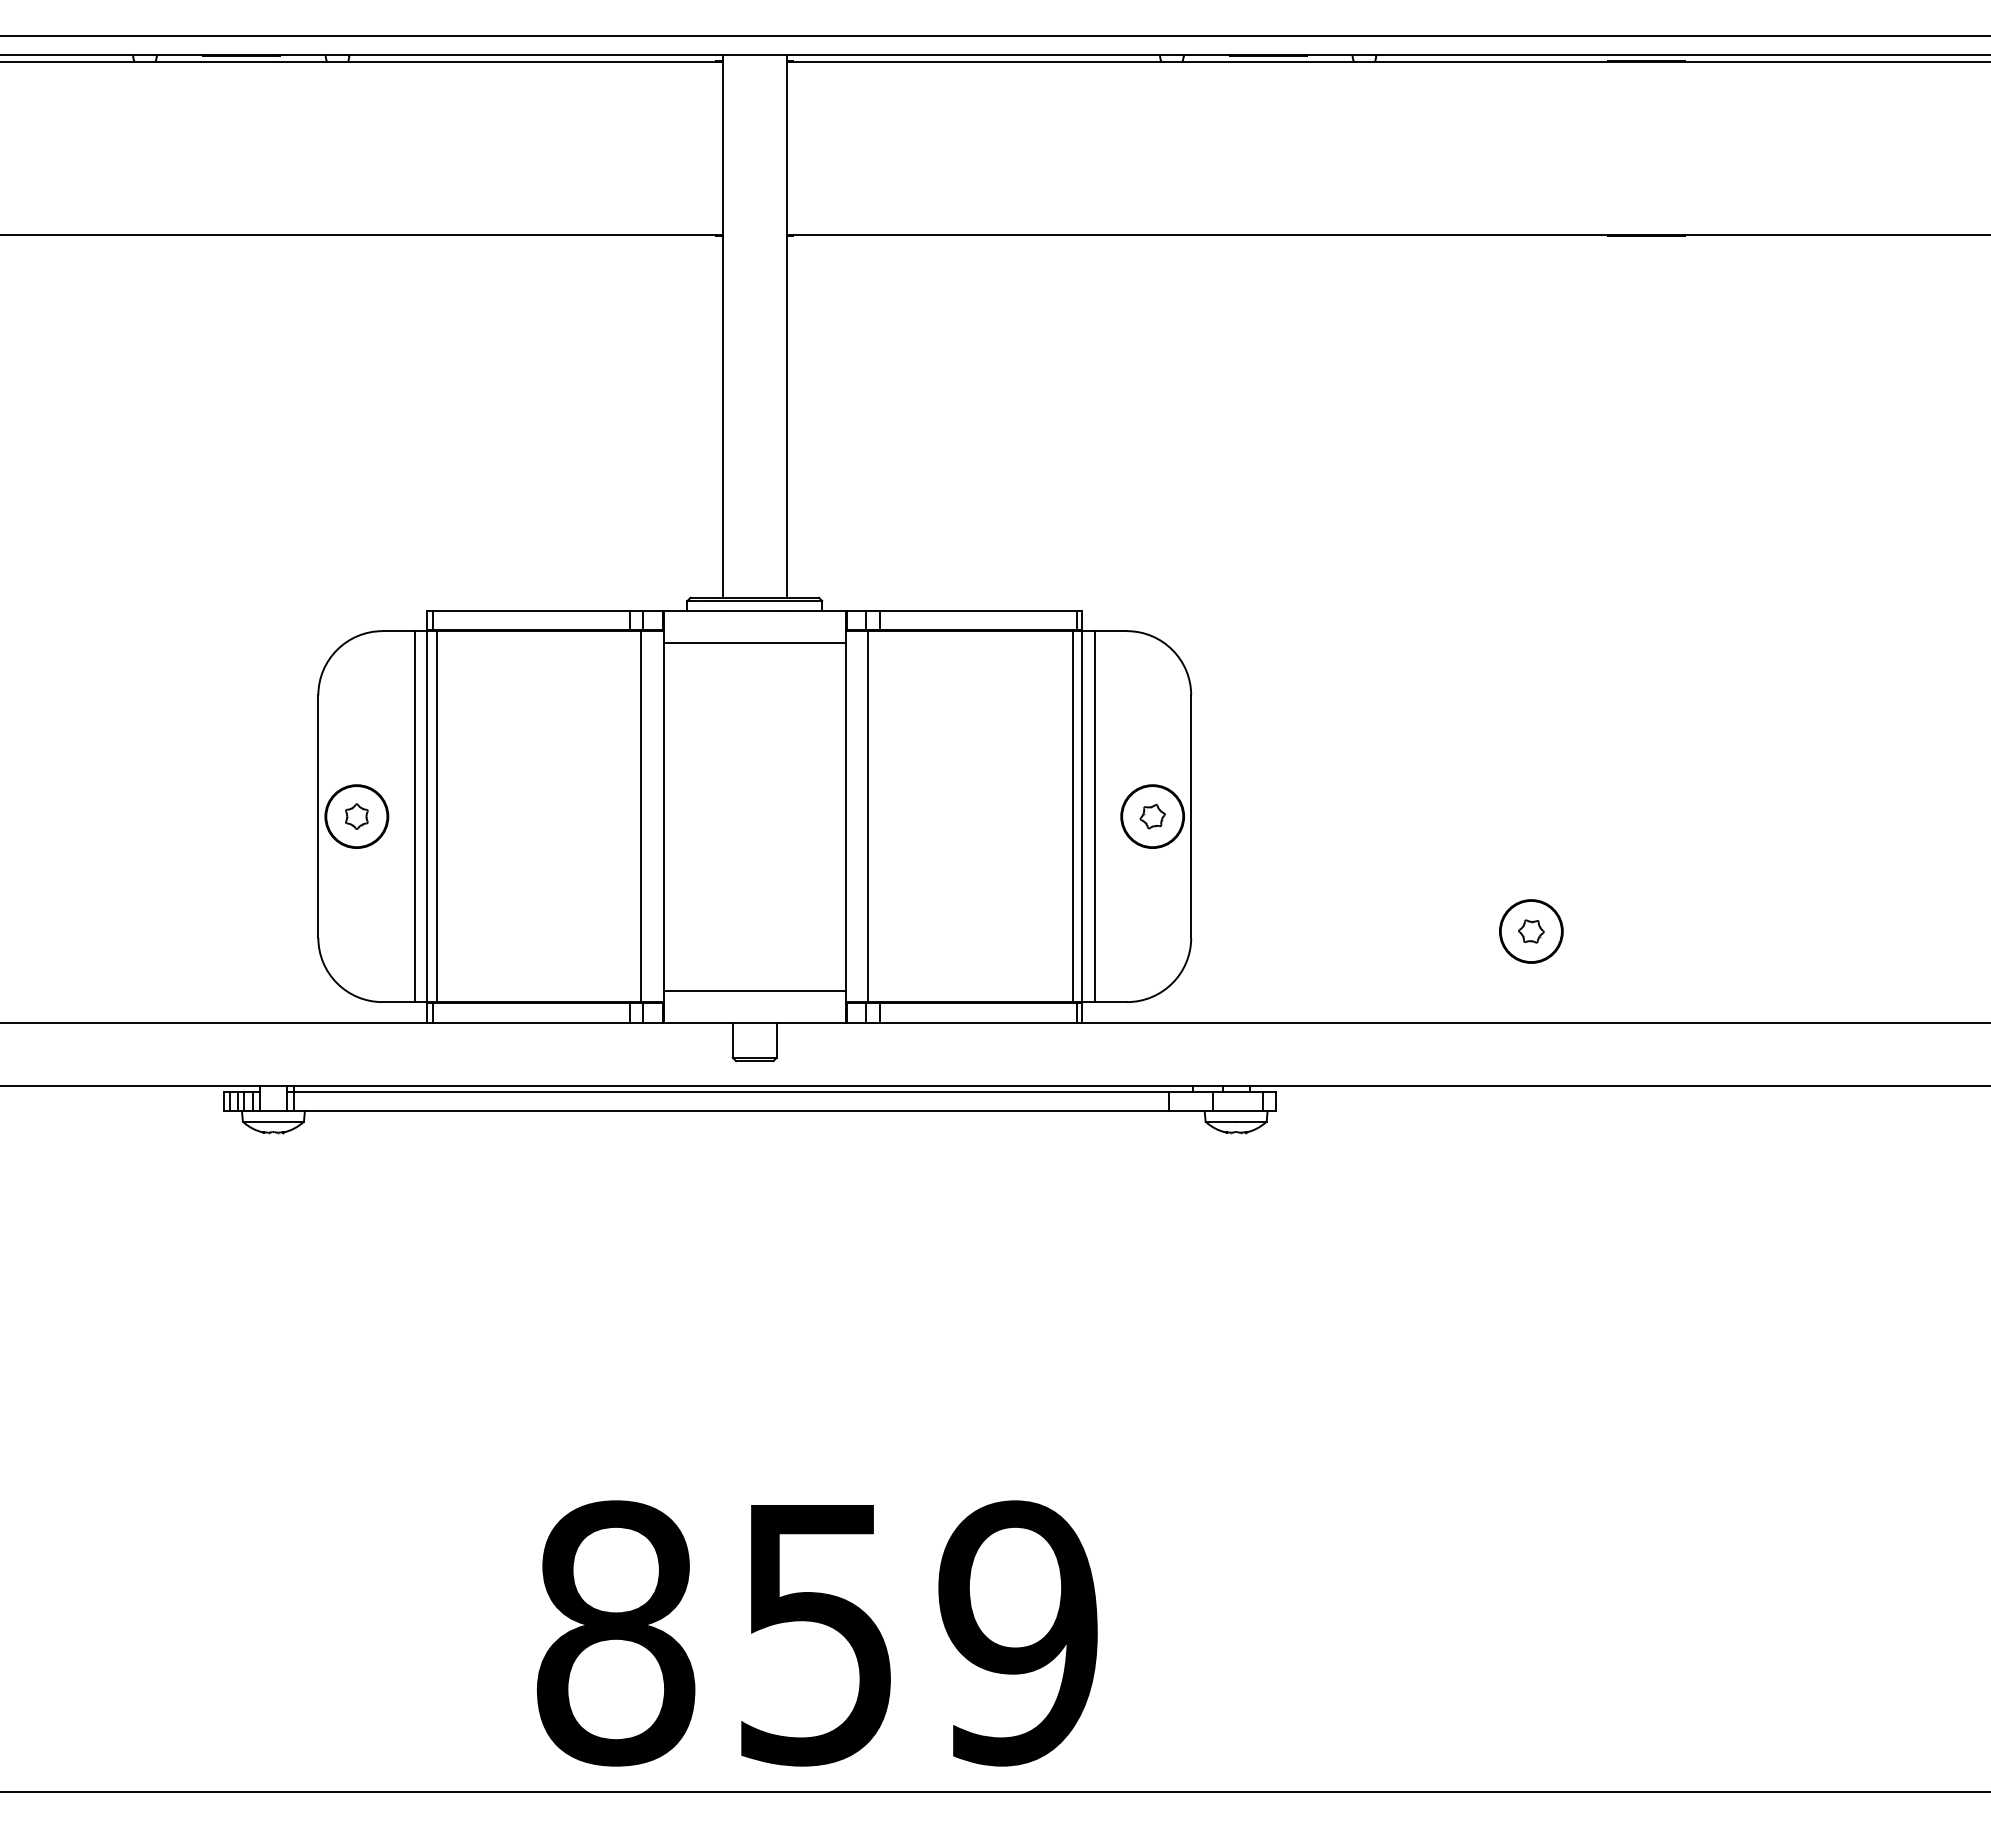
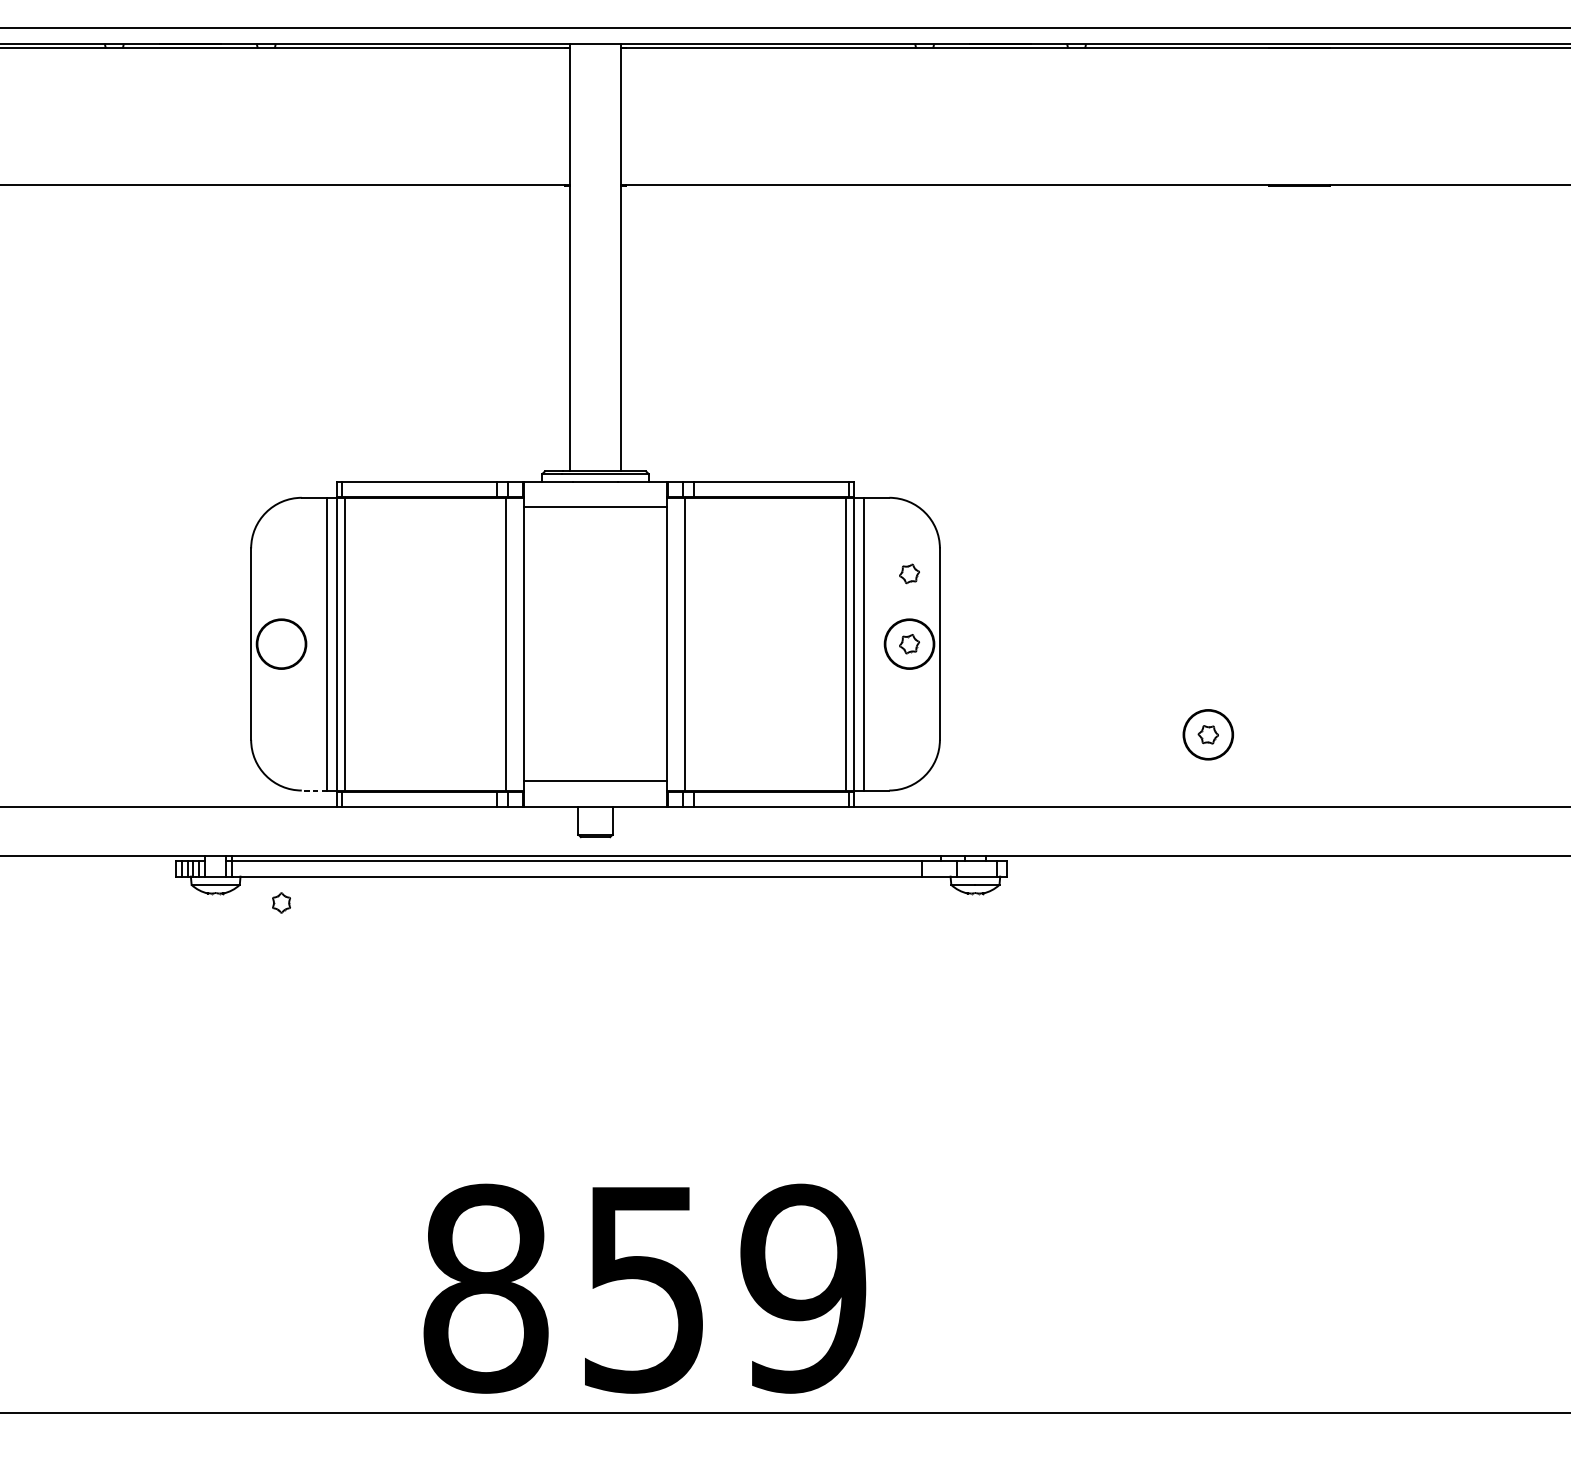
part: (1152, 727) -> (909, 573), added
part: (356, 816) -> (281, 902), moved
line: (398, 1002) -> (314, 790), solid -> dashed

